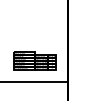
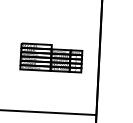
part: (34, 60) -> (50, 57), moved

